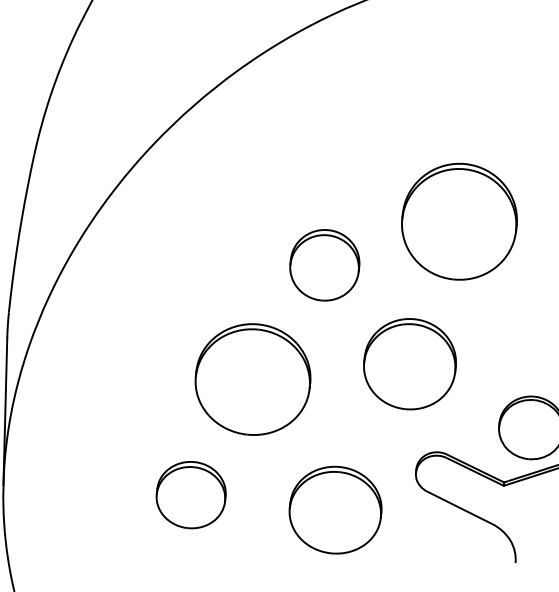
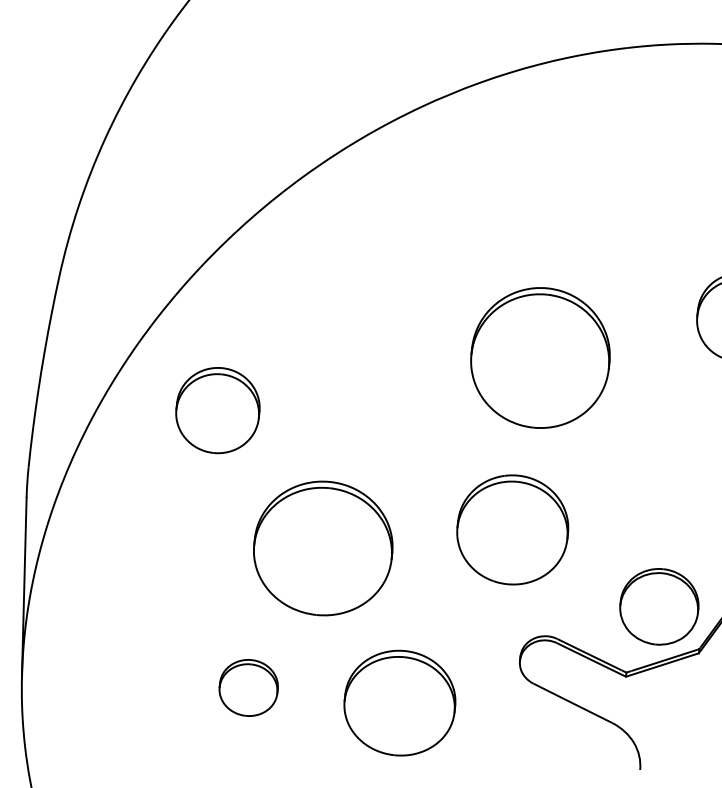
part: (459, 221) -> (540, 357), moved
part: (324, 265) -> (217, 410), moved
part: (191, 494) -> (248, 687), size x0.7
part: (335, 509) -> (399, 702), moved

